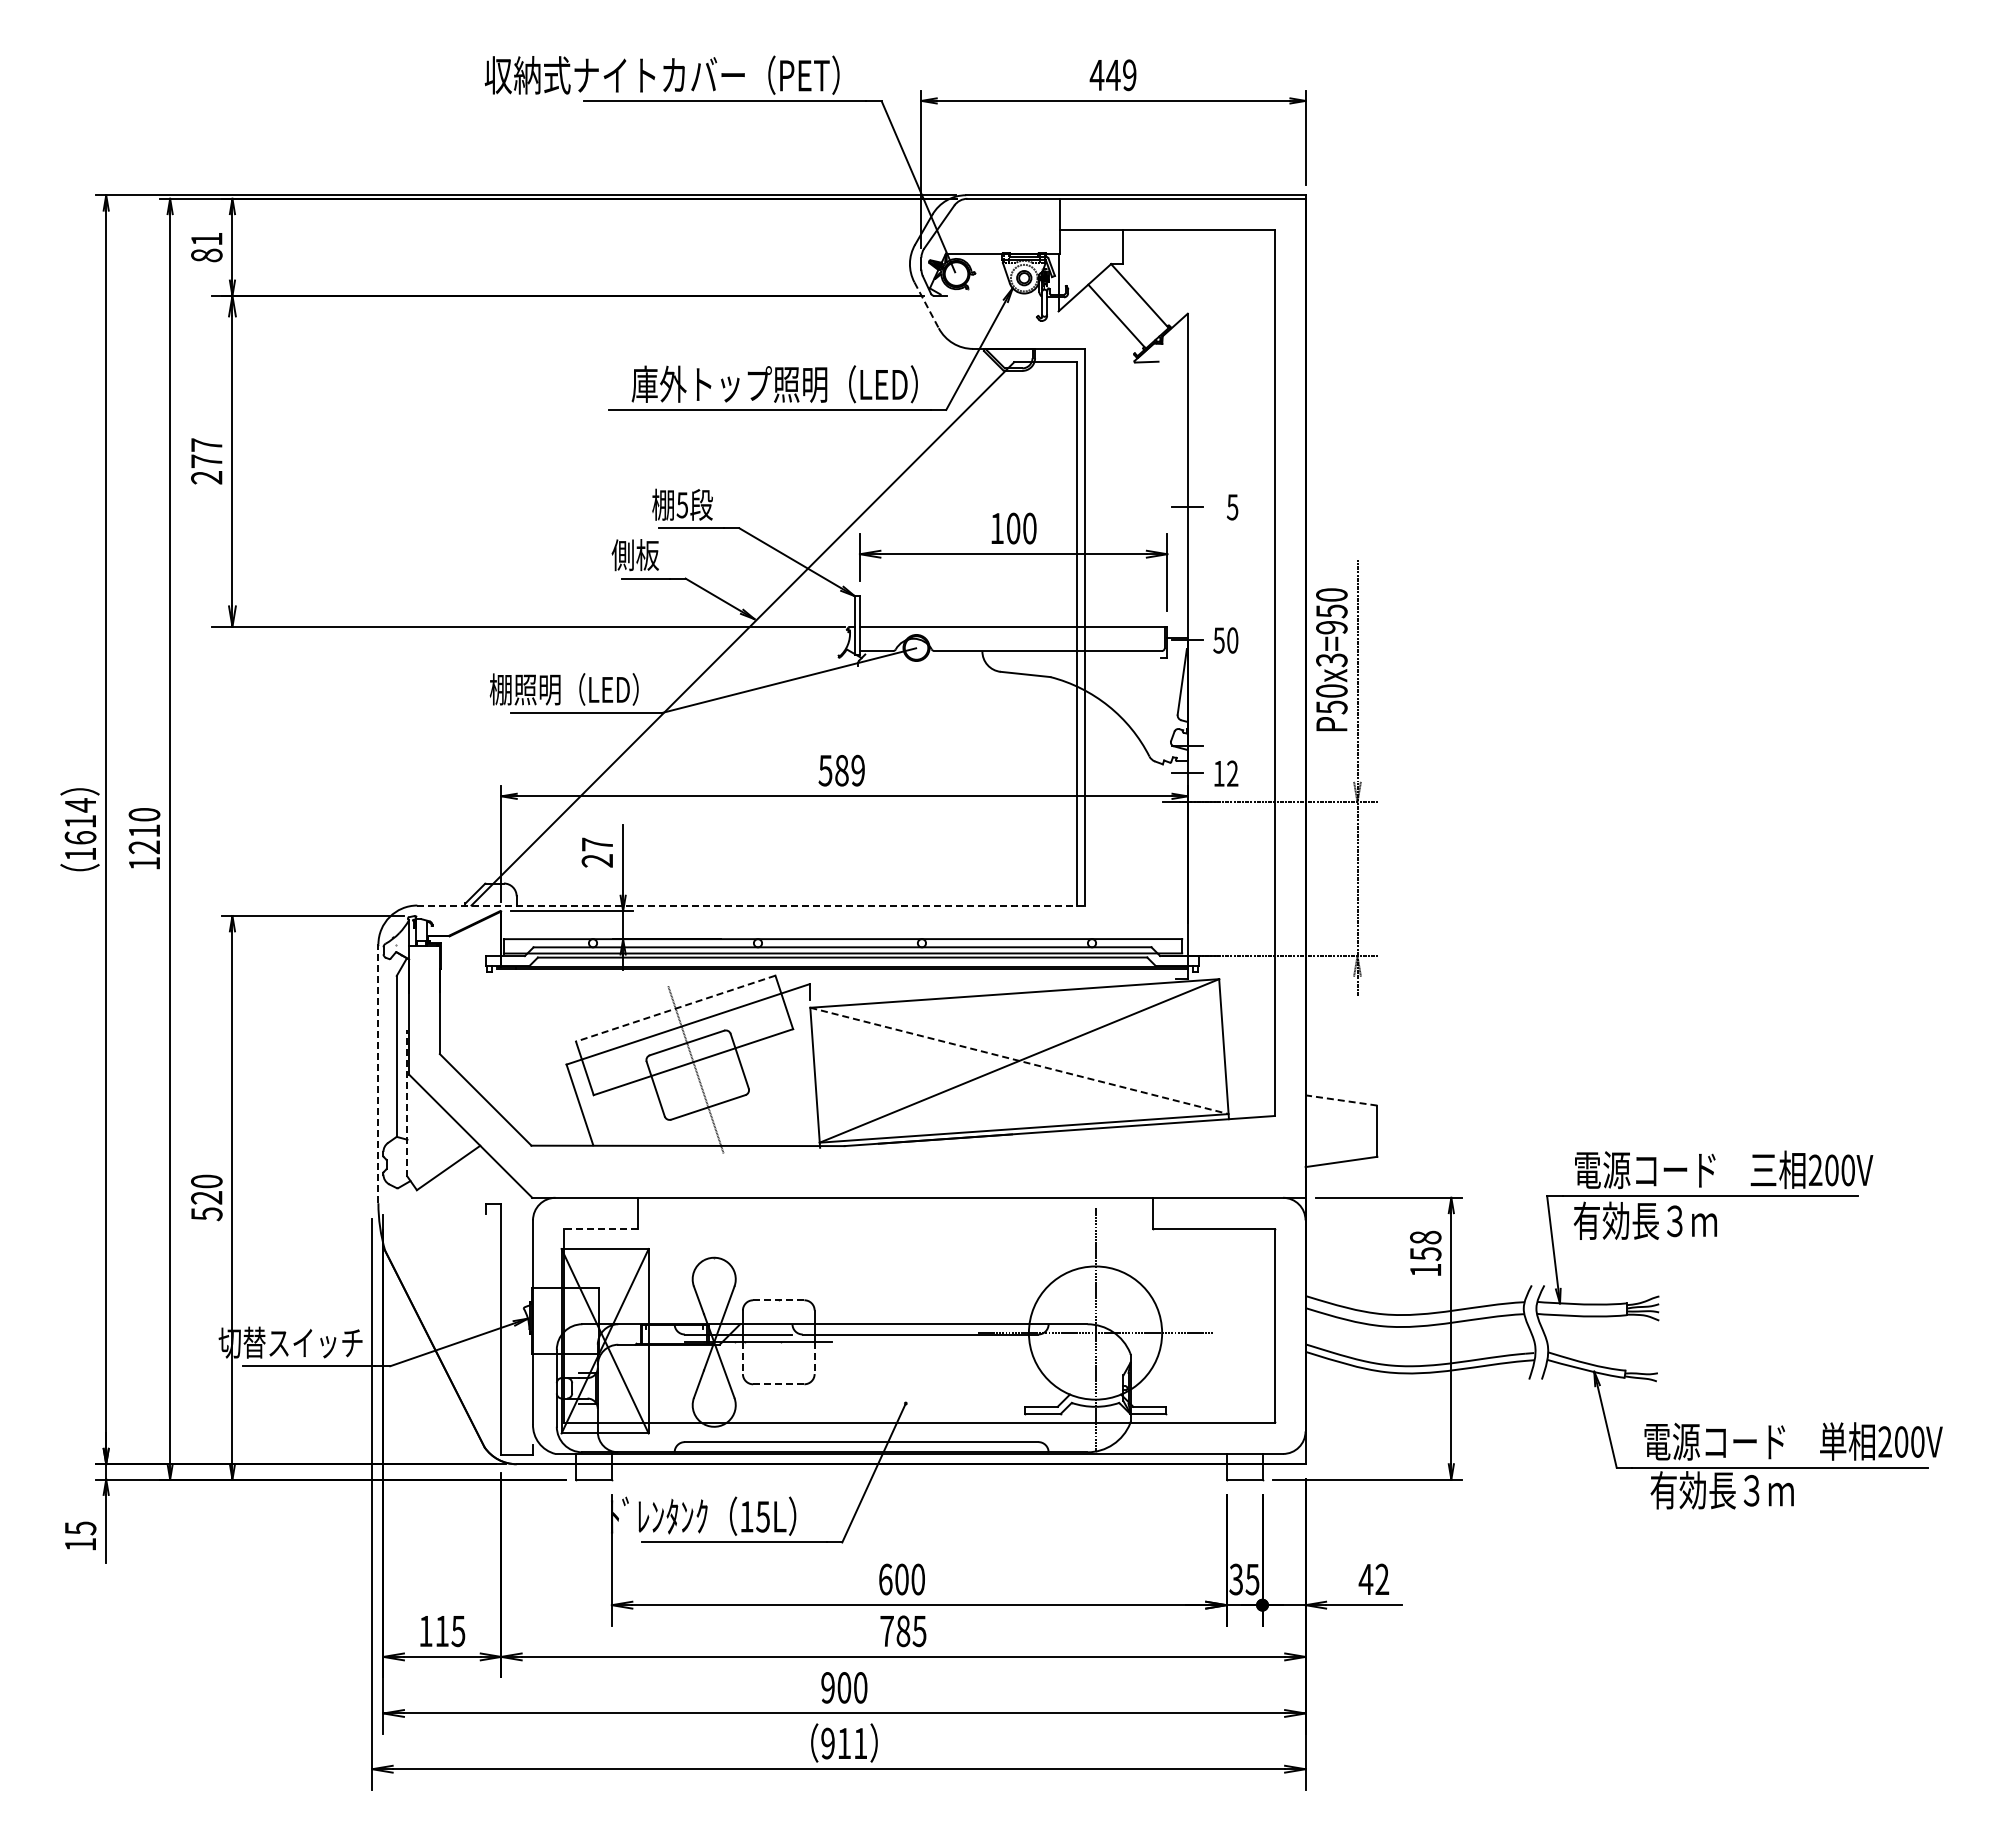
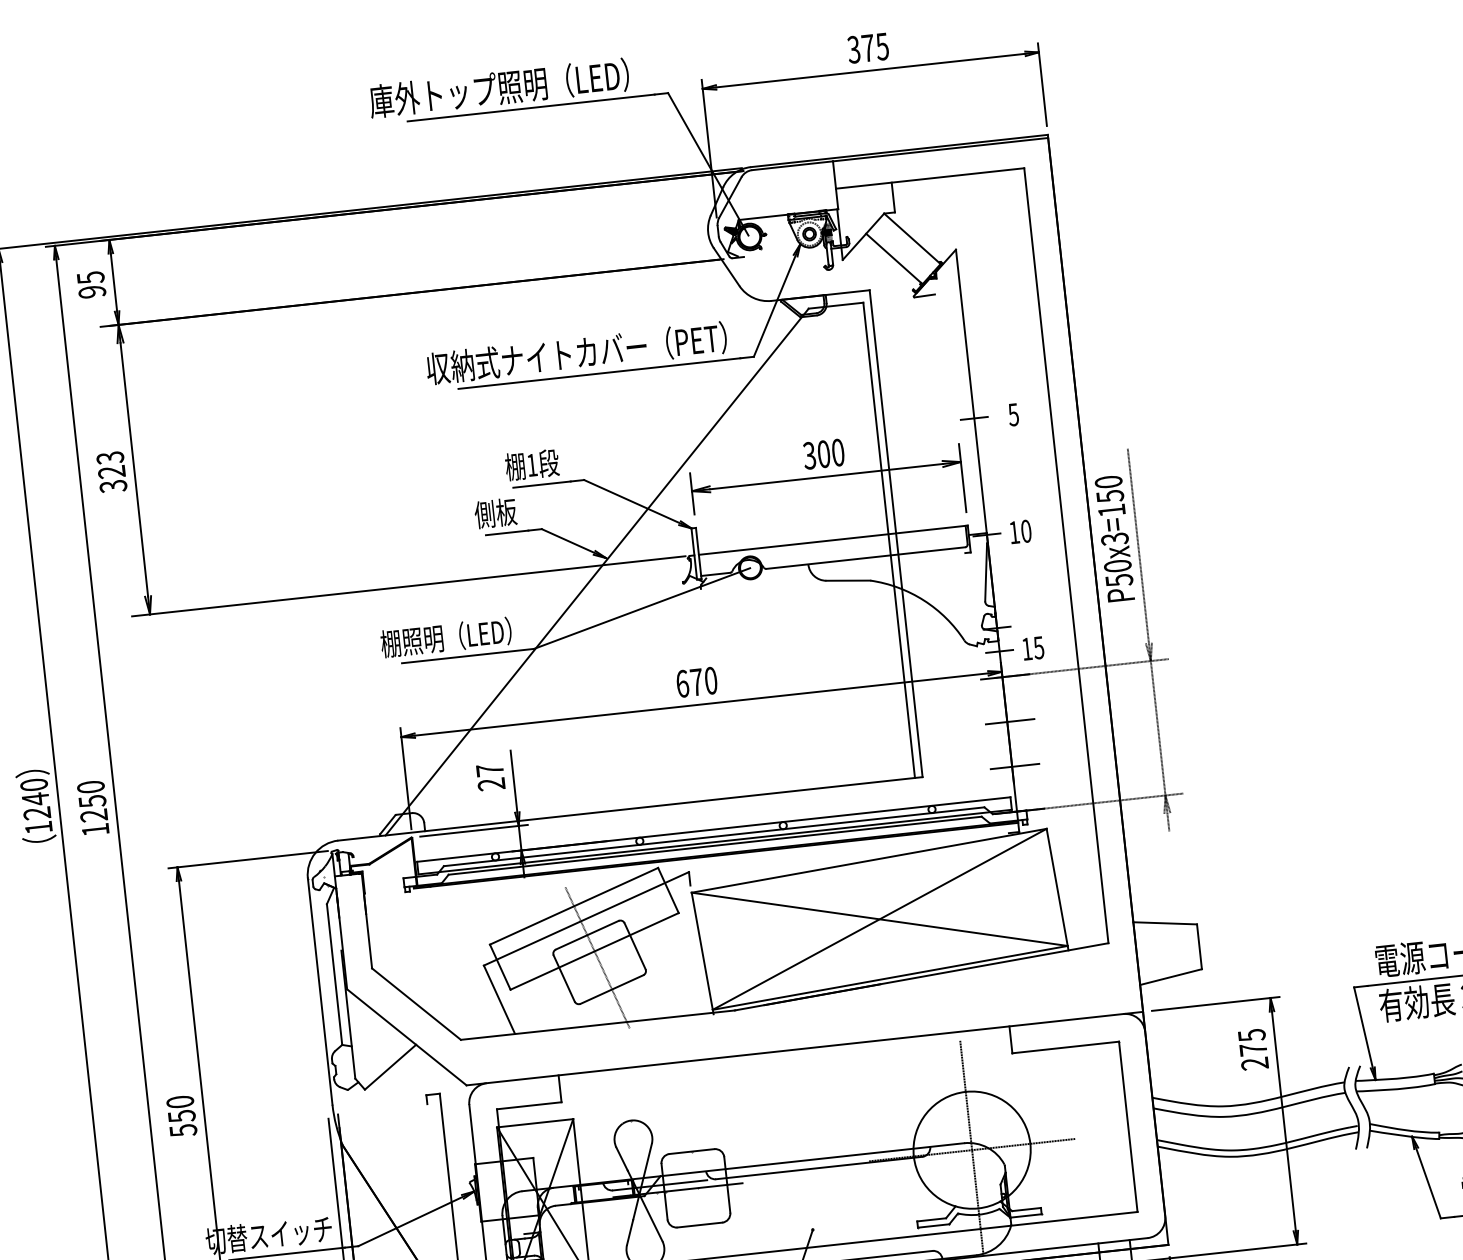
text: (656, 75) -> (468, 91), 収納式ナイトカバー（PET） -> 庫外トップ照明（LED）
text: (1112, 75) -> (867, 48), 449 -> 375
text: (206, 247) -> (91, 285), 81 -> 95
line: (926, 305) -> (726, 267), dashed -> solid
text: (741, 383) -> (572, 353), 庫外トップ照明（LED） -> 収納式ナイトカバー（PET）
text: (206, 461) -> (111, 472), 277 -> 323
text: (681, 505) -> (531, 465), 5 -> 1
text: (996, 528) -> (809, 455), 100 -> 300
text: (1331, 627) -> (1111, 510), P50x3=950 -> P50x3=150
text: (1218, 640) -> (1013, 532), 50 -> 10
text: (841, 770) -> (696, 682), 589 -> 670
text: (1232, 773) -> (1038, 647), 12 -> 15
text: (80, 821) -> (35, 799), 1614 -> 1240
text: (144, 831) -> (92, 801), 1210 -> 1250
line: (1190, 853) -> (1009, 721), added
line: (1190, 904) -> (1014, 766), added
line: (751, 905) -> (630, 808), dashed -> solid
line: (675, 1008) -> (573, 906), dashed -> solid
line: (1019, 1060) -> (879, 918), dashed -> solid
line: (378, 1073) -> (320, 991), dashed -> solid
line: (1341, 1100) -> (1165, 923), dashed -> solid
line: (407, 1102) -> (348, 1013), dashed -> solid
text: (206, 1197) -> (181, 1116), 520 -> 550
line: (600, 1228) -> (529, 1105), dashed -> solid
text: (1425, 1253) -> (1253, 1049), 158 -> 275
line: (778, 1300) -> (691, 1151), dashed -> solid
line: (742, 1358) -> (665, 1205), dashed -> solid
line: (814, 1358) -> (728, 1199), dashed -> solid
line: (778, 1384) -> (699, 1225), dashed -> solid

